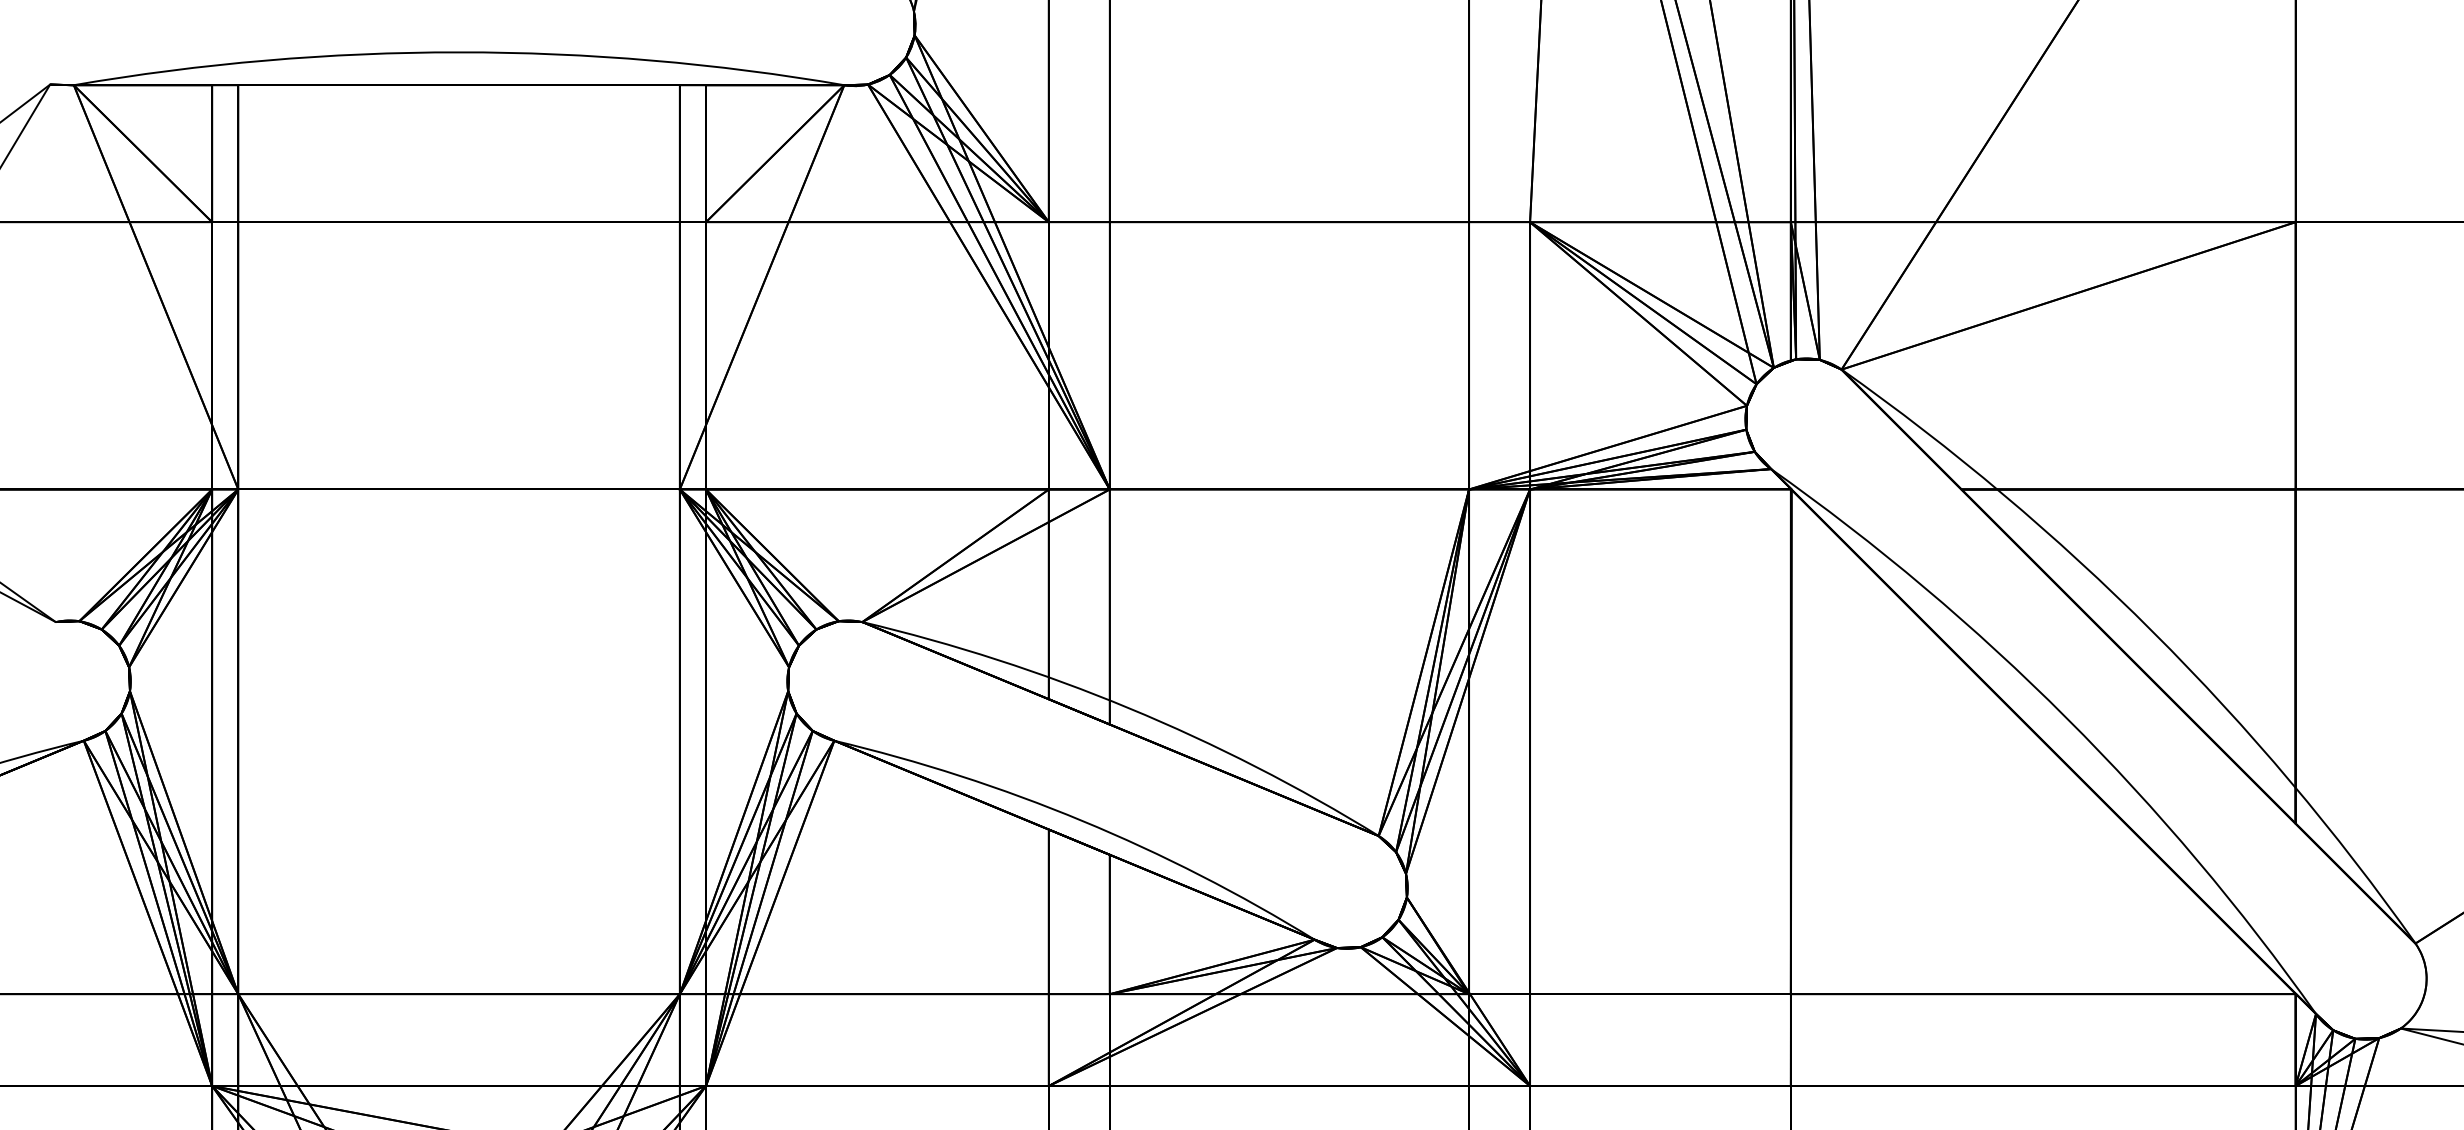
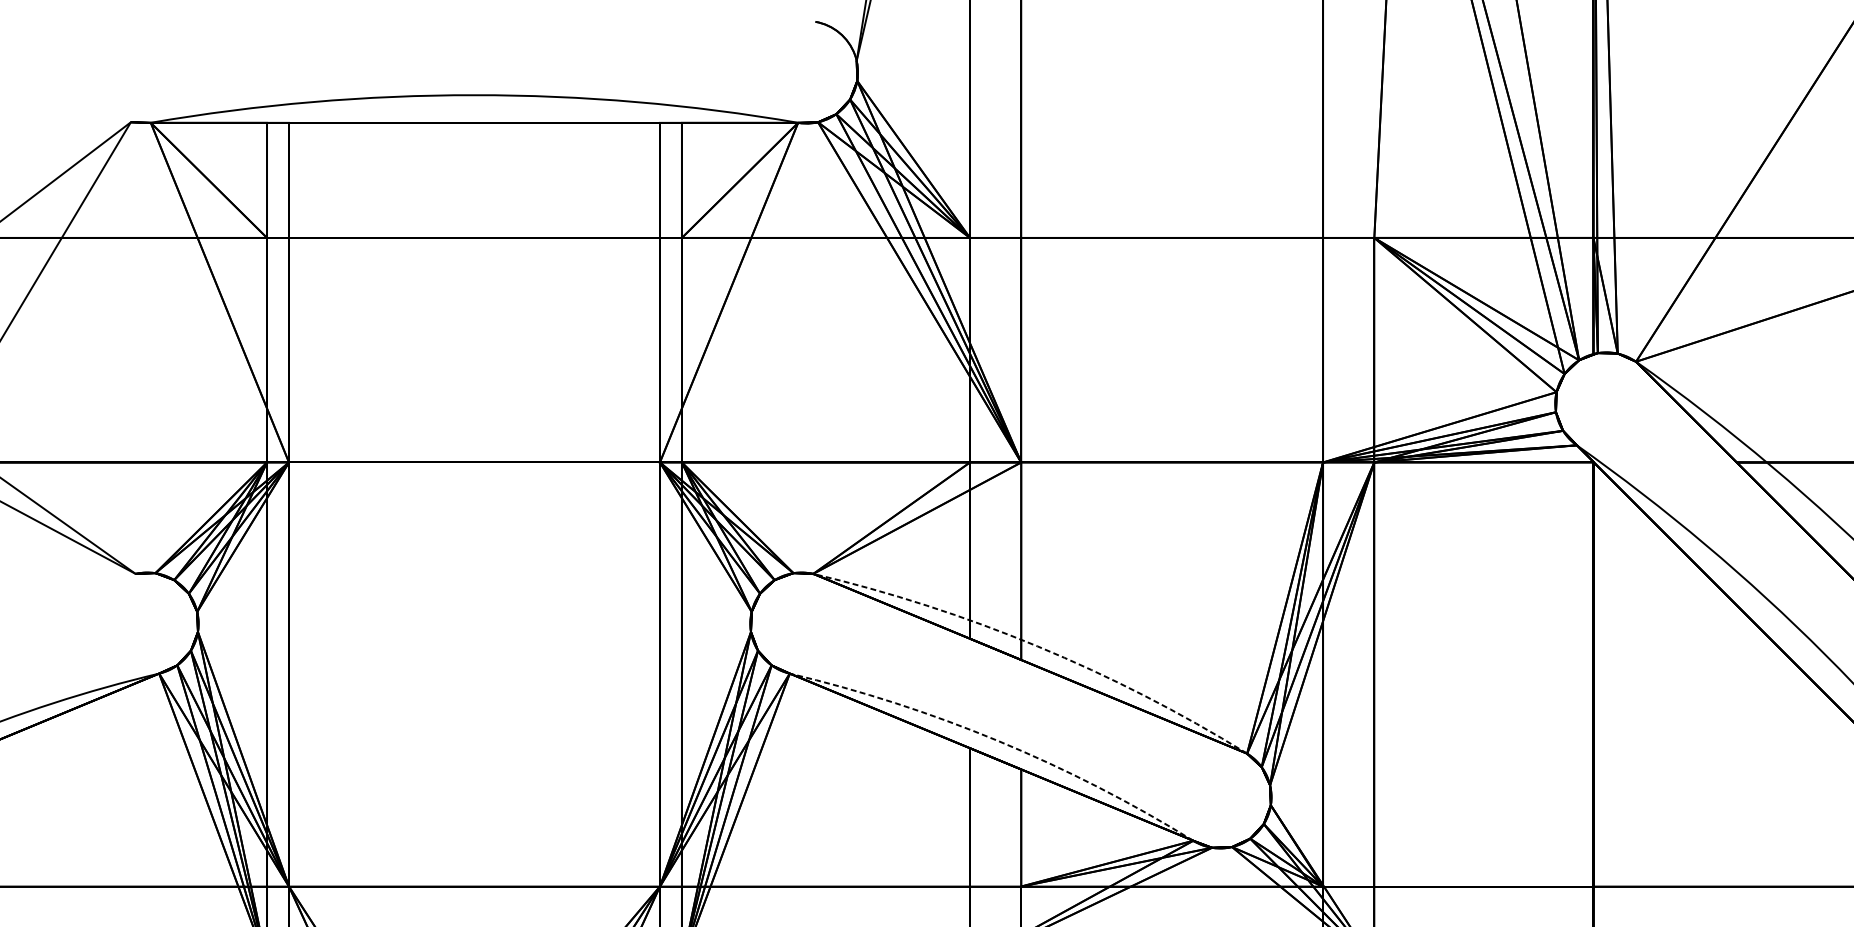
arc: (1129, 708) -> (1037, 646), solid -> dashed
arc: (1082, 820) -> (998, 740), solid -> dashed

